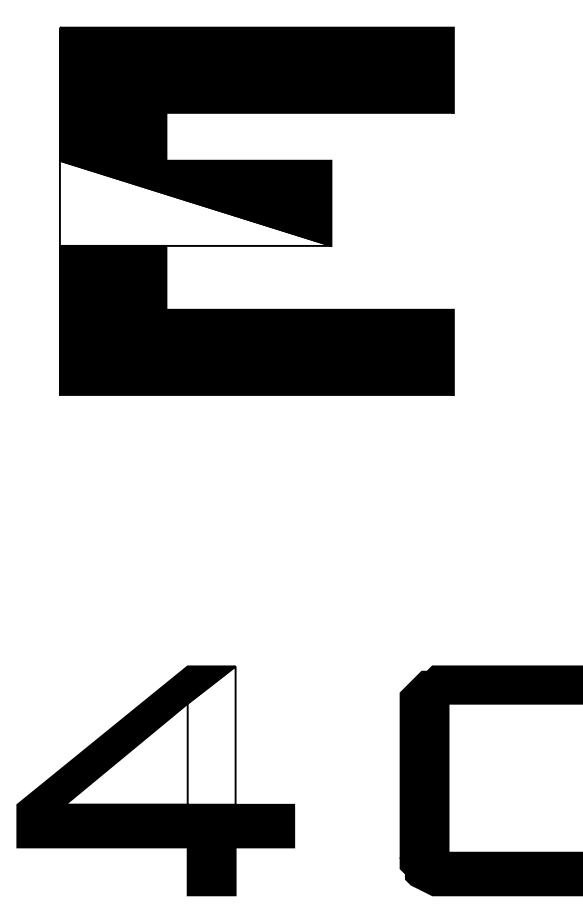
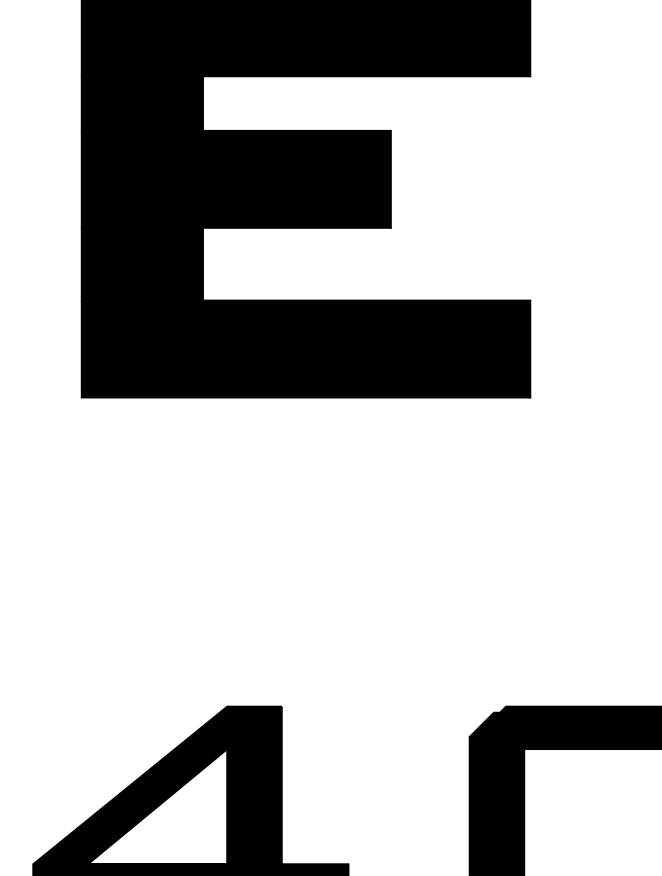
fill: (195, 202) -> (236, 178), added
fill: (150, 735) -> (184, 785), added

